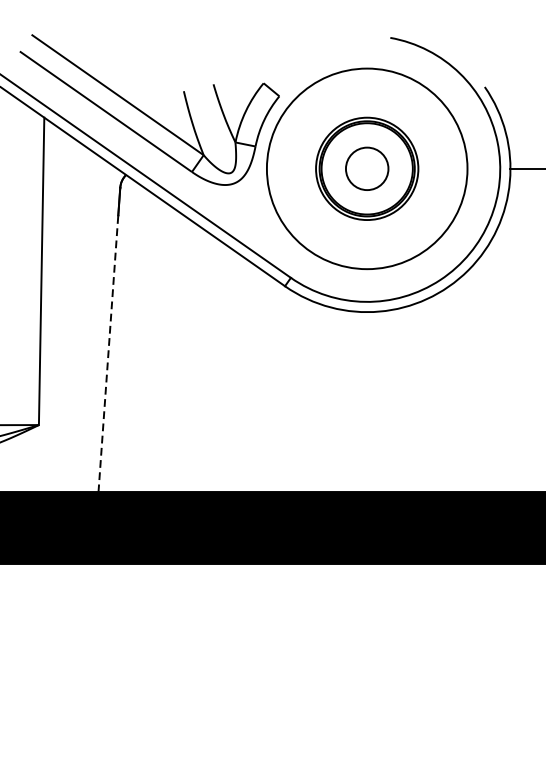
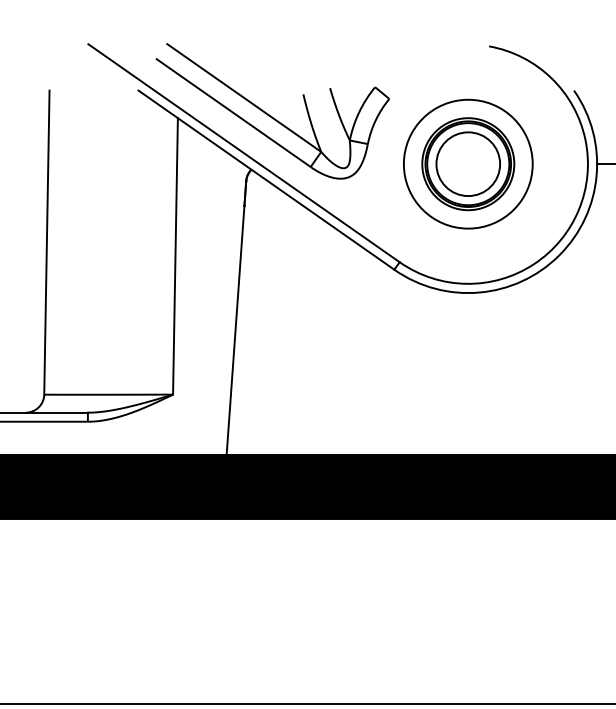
circle: (366, 168) -> (467, 163), size x0.71
circle: (367, 169) -> (468, 164), size x1.67
line: (108, 353) -> (235, 330), dashed -> solid

